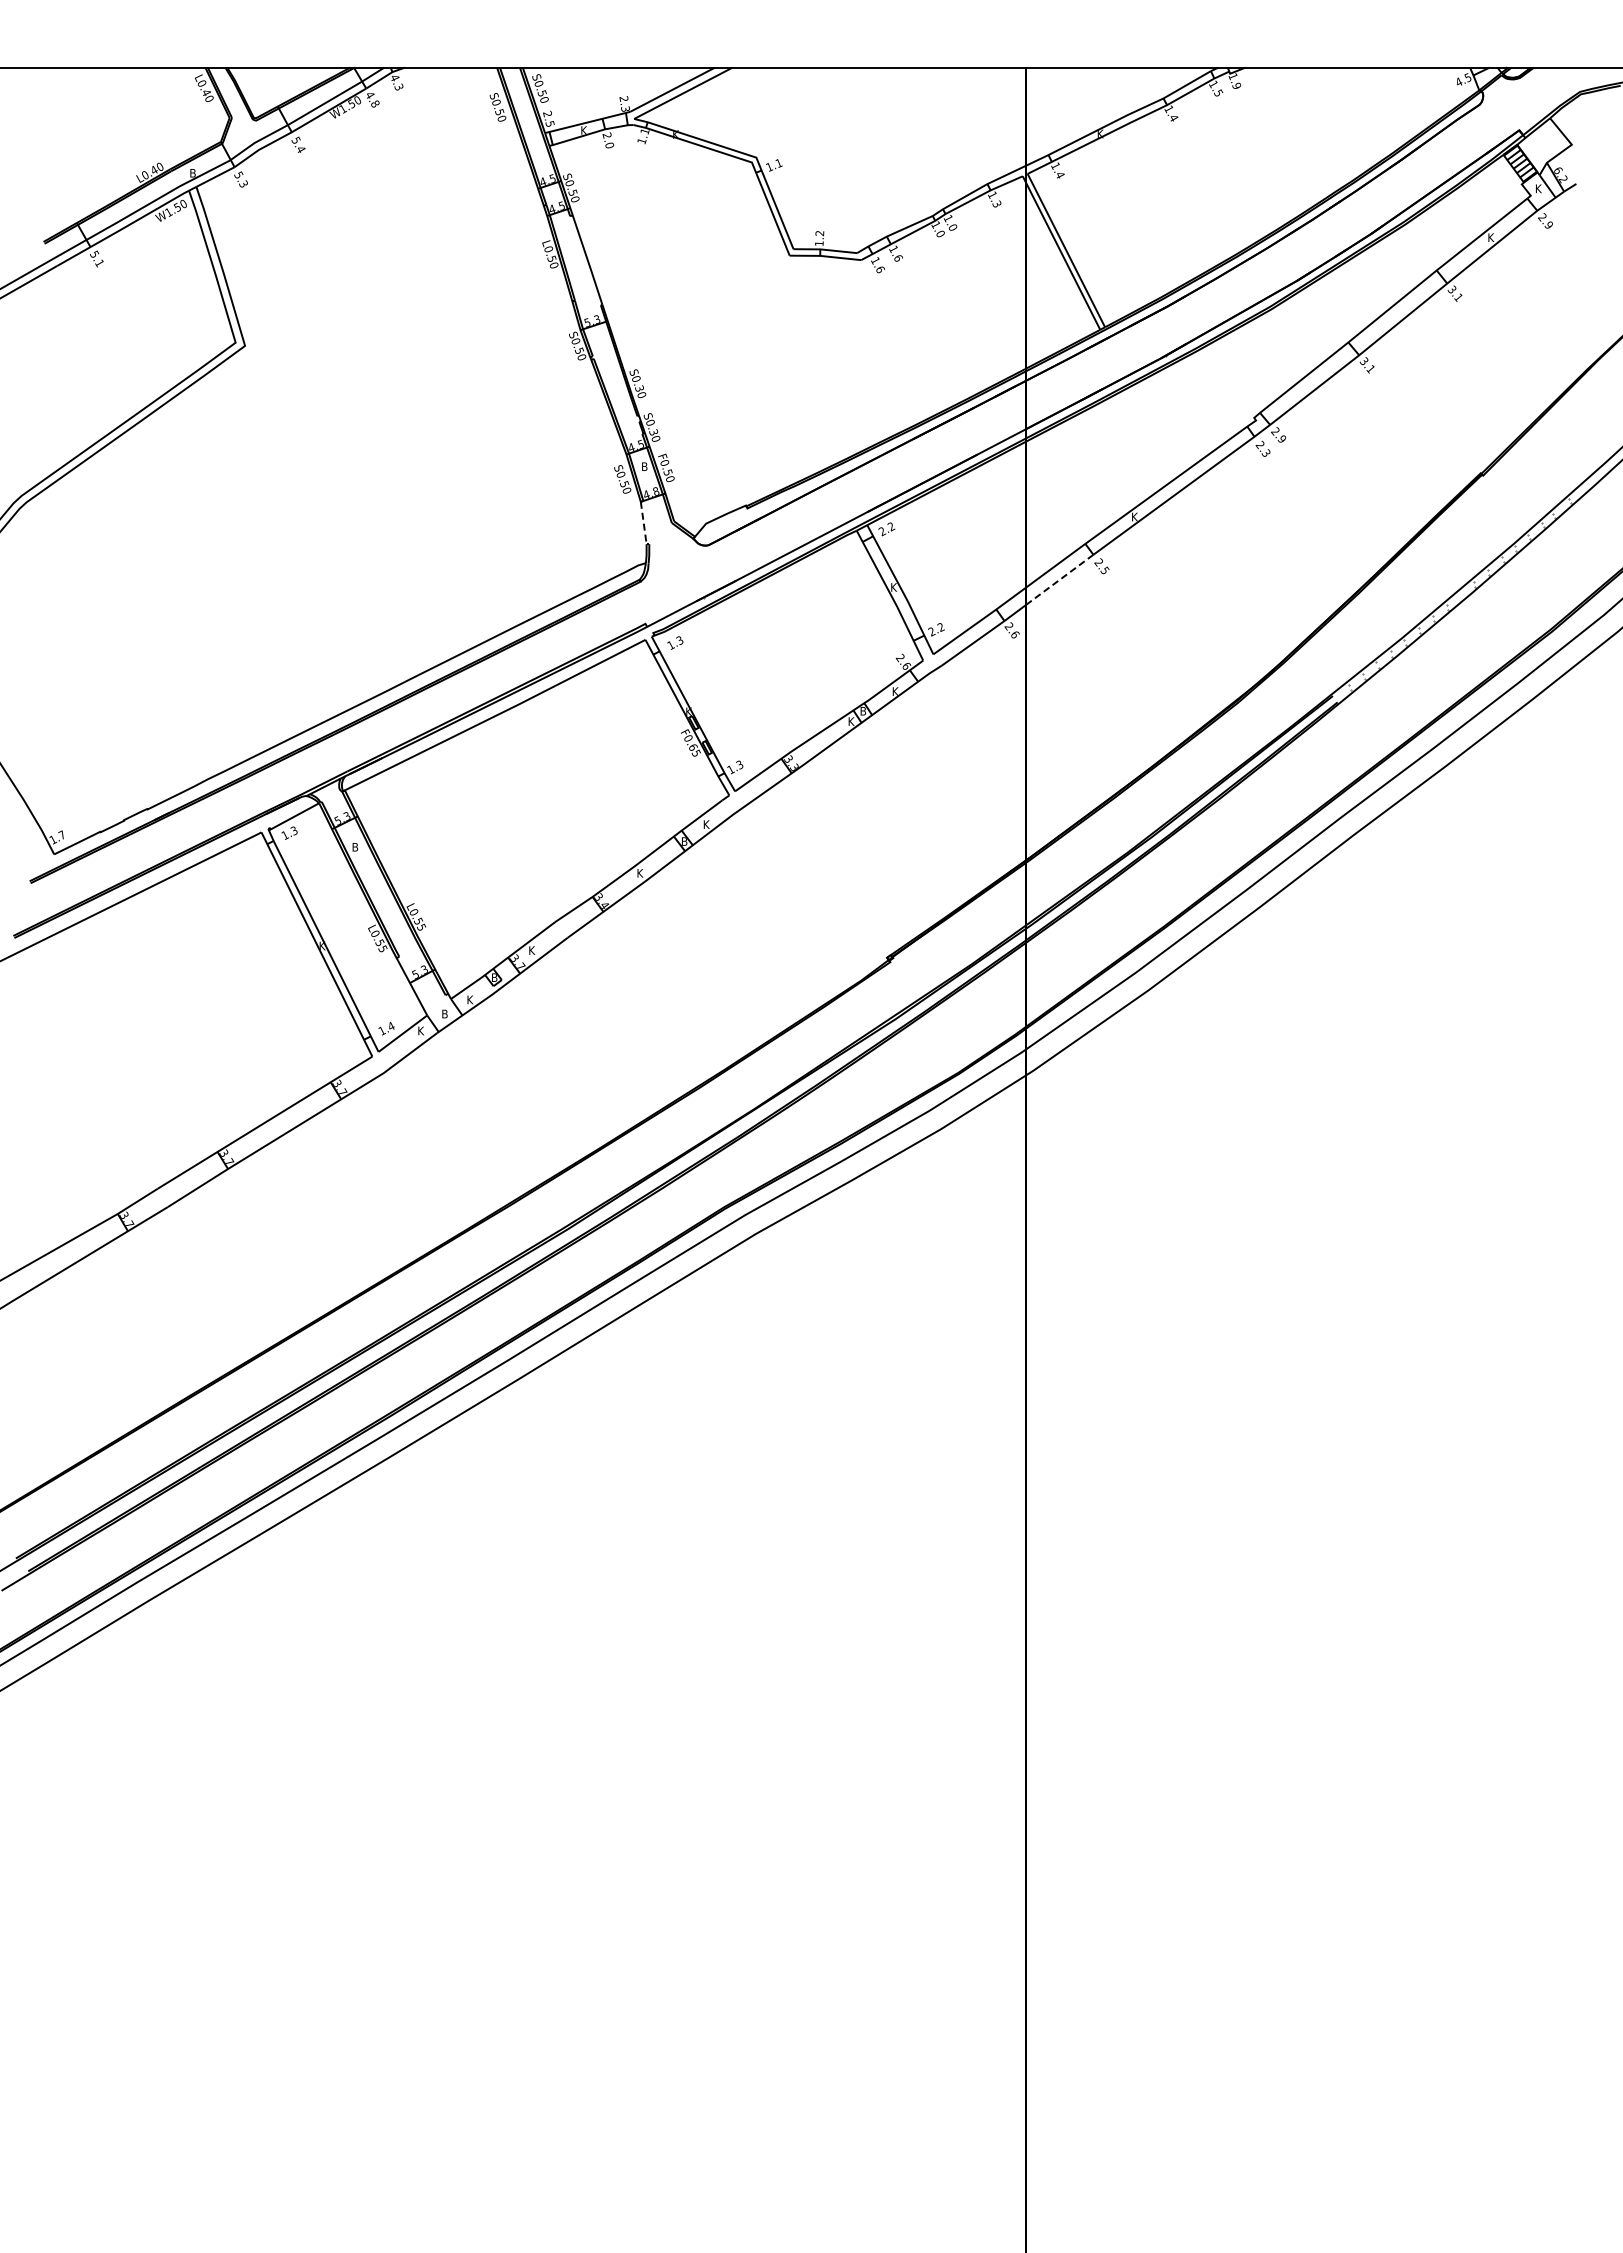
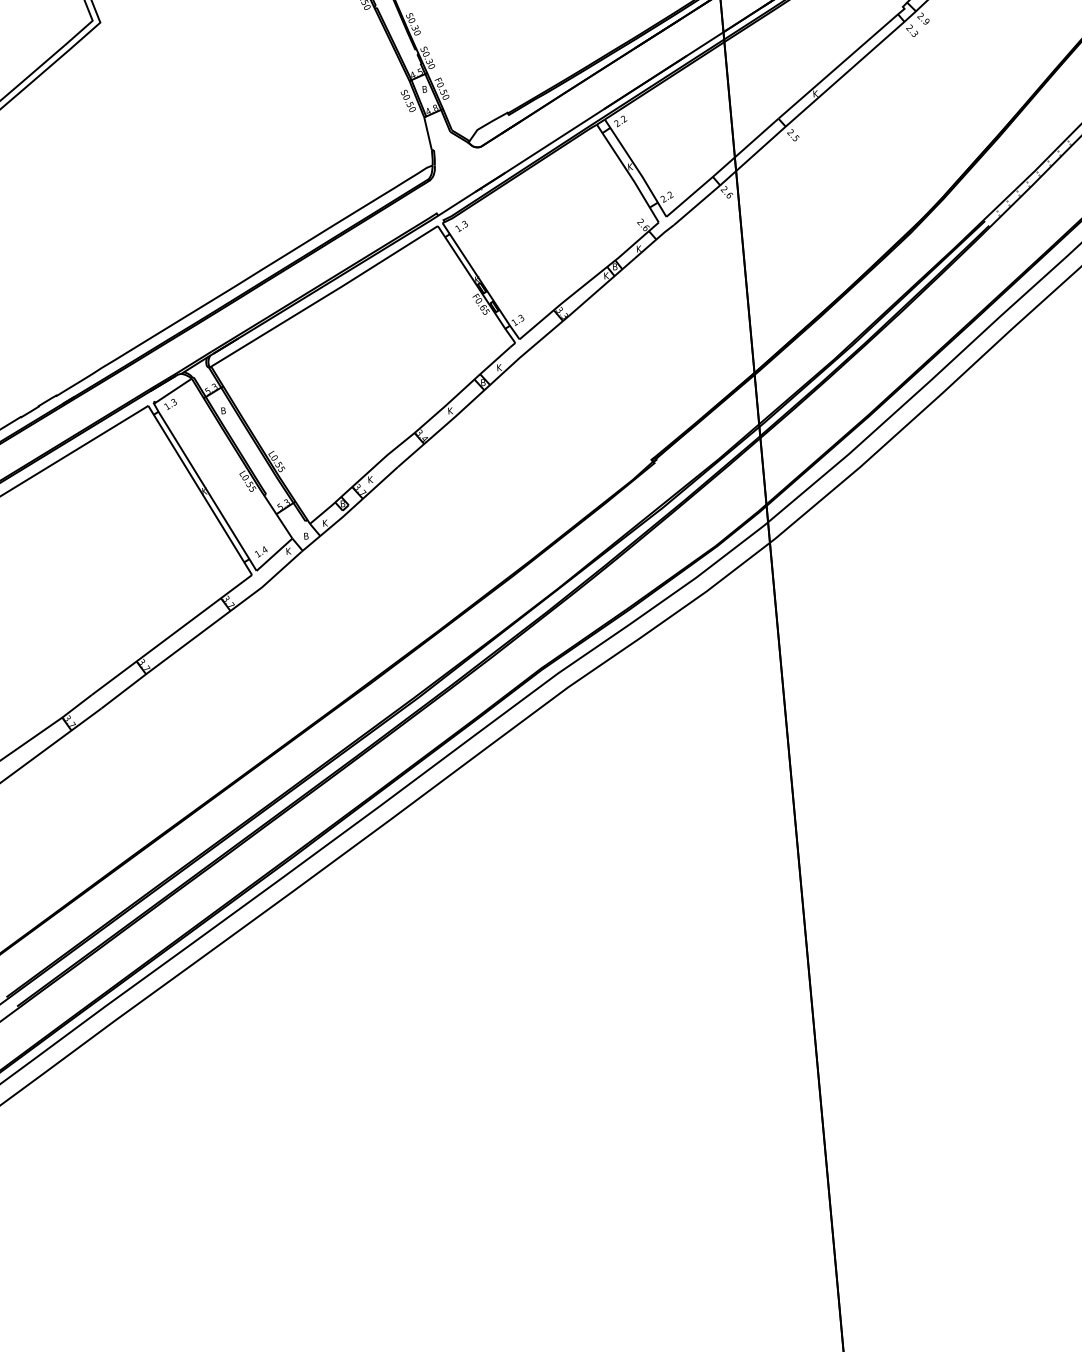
line: (643, 523) -> (427, 134), dashed -> solid
line: (1059, 579) -> (760, 148), dashed -> solid

